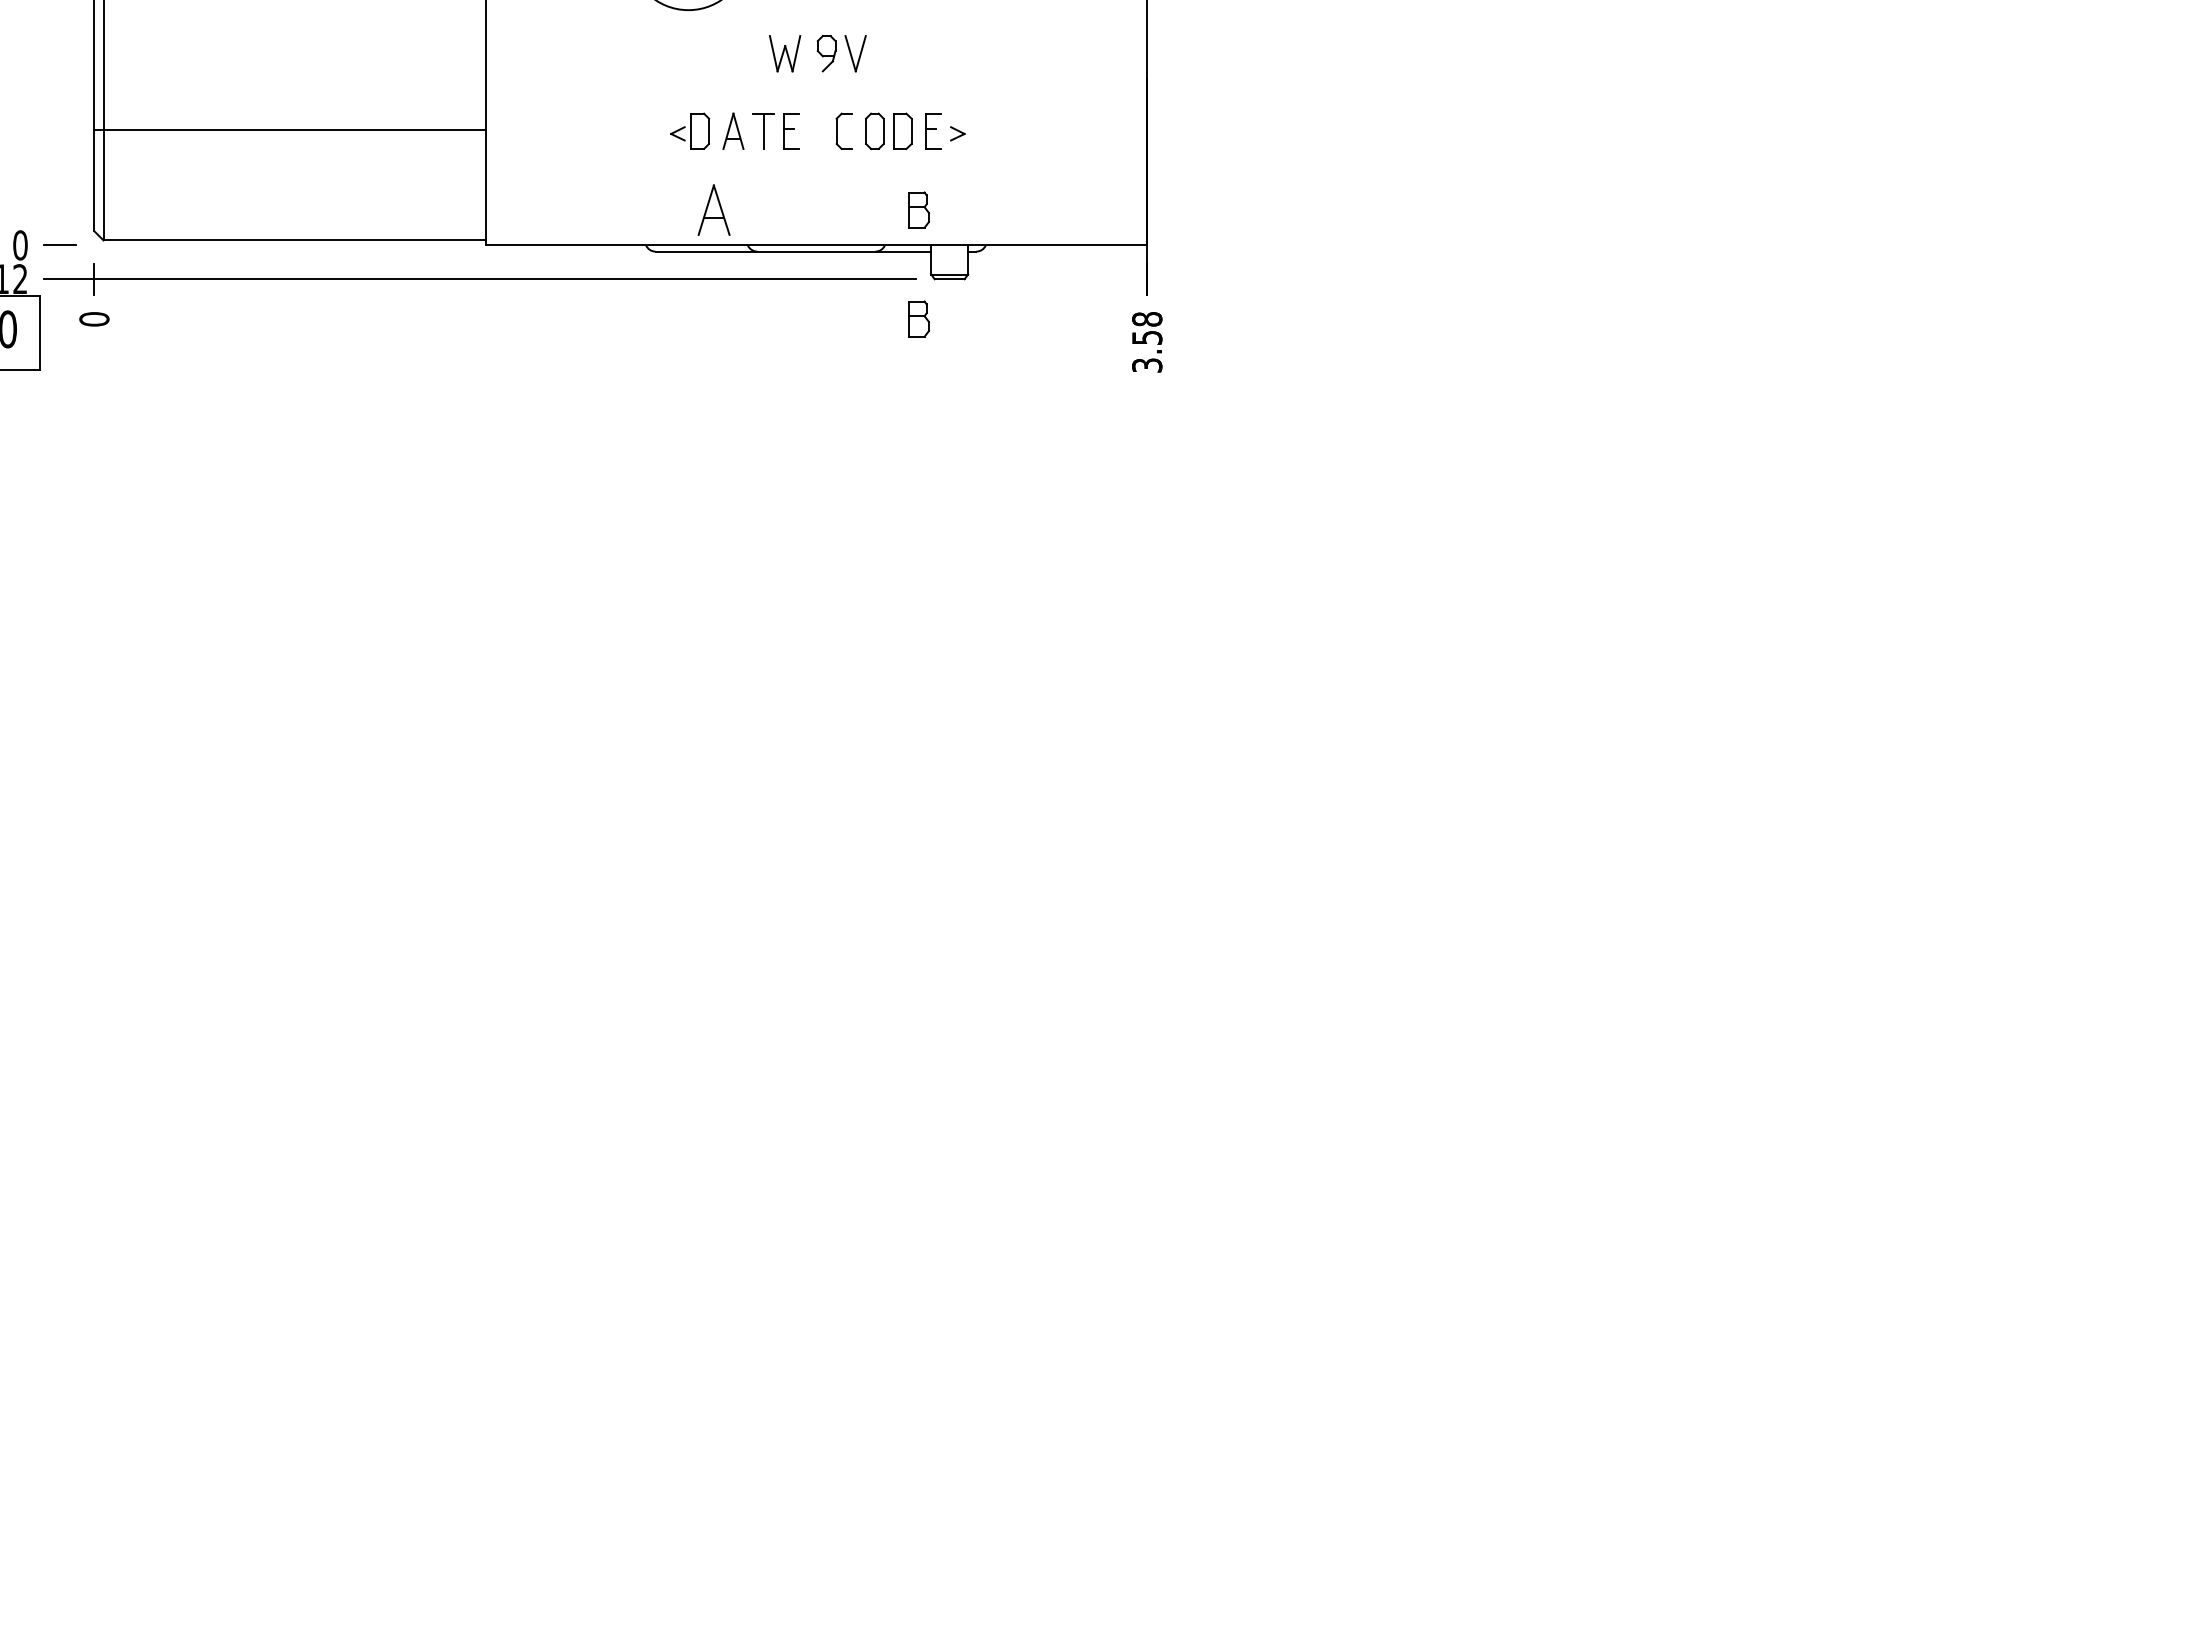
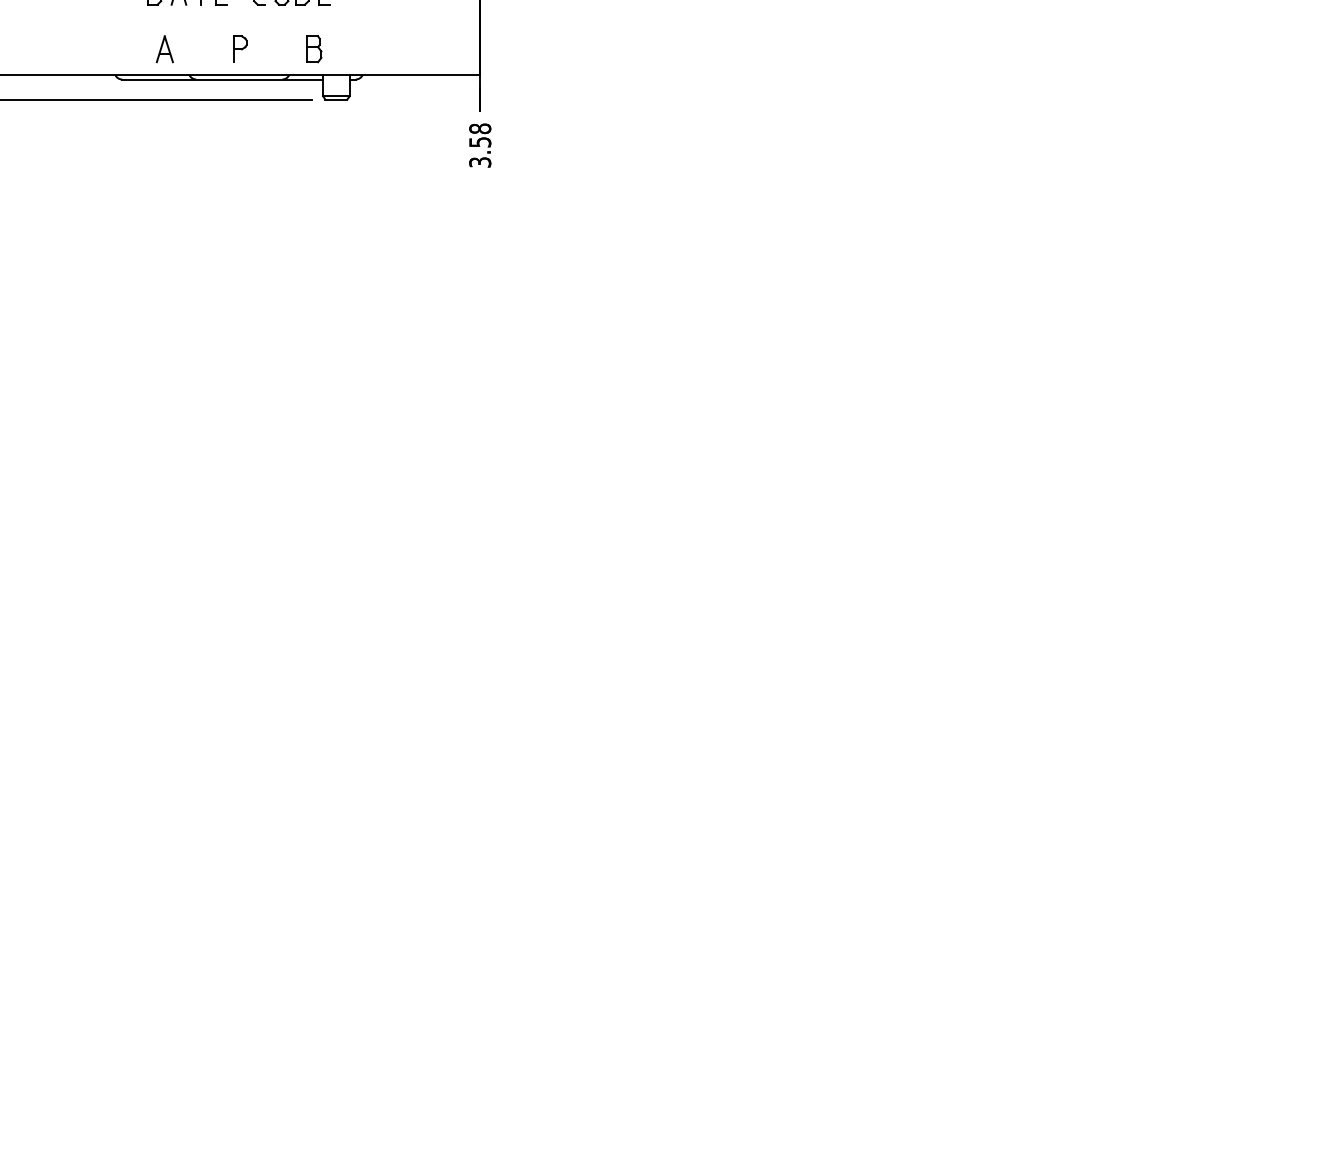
part: (714, 209) -> (165, 48), size x0.71
part: (817, 209) -> (240, 48), added
part: (919, 318) -> (314, 128), removed

